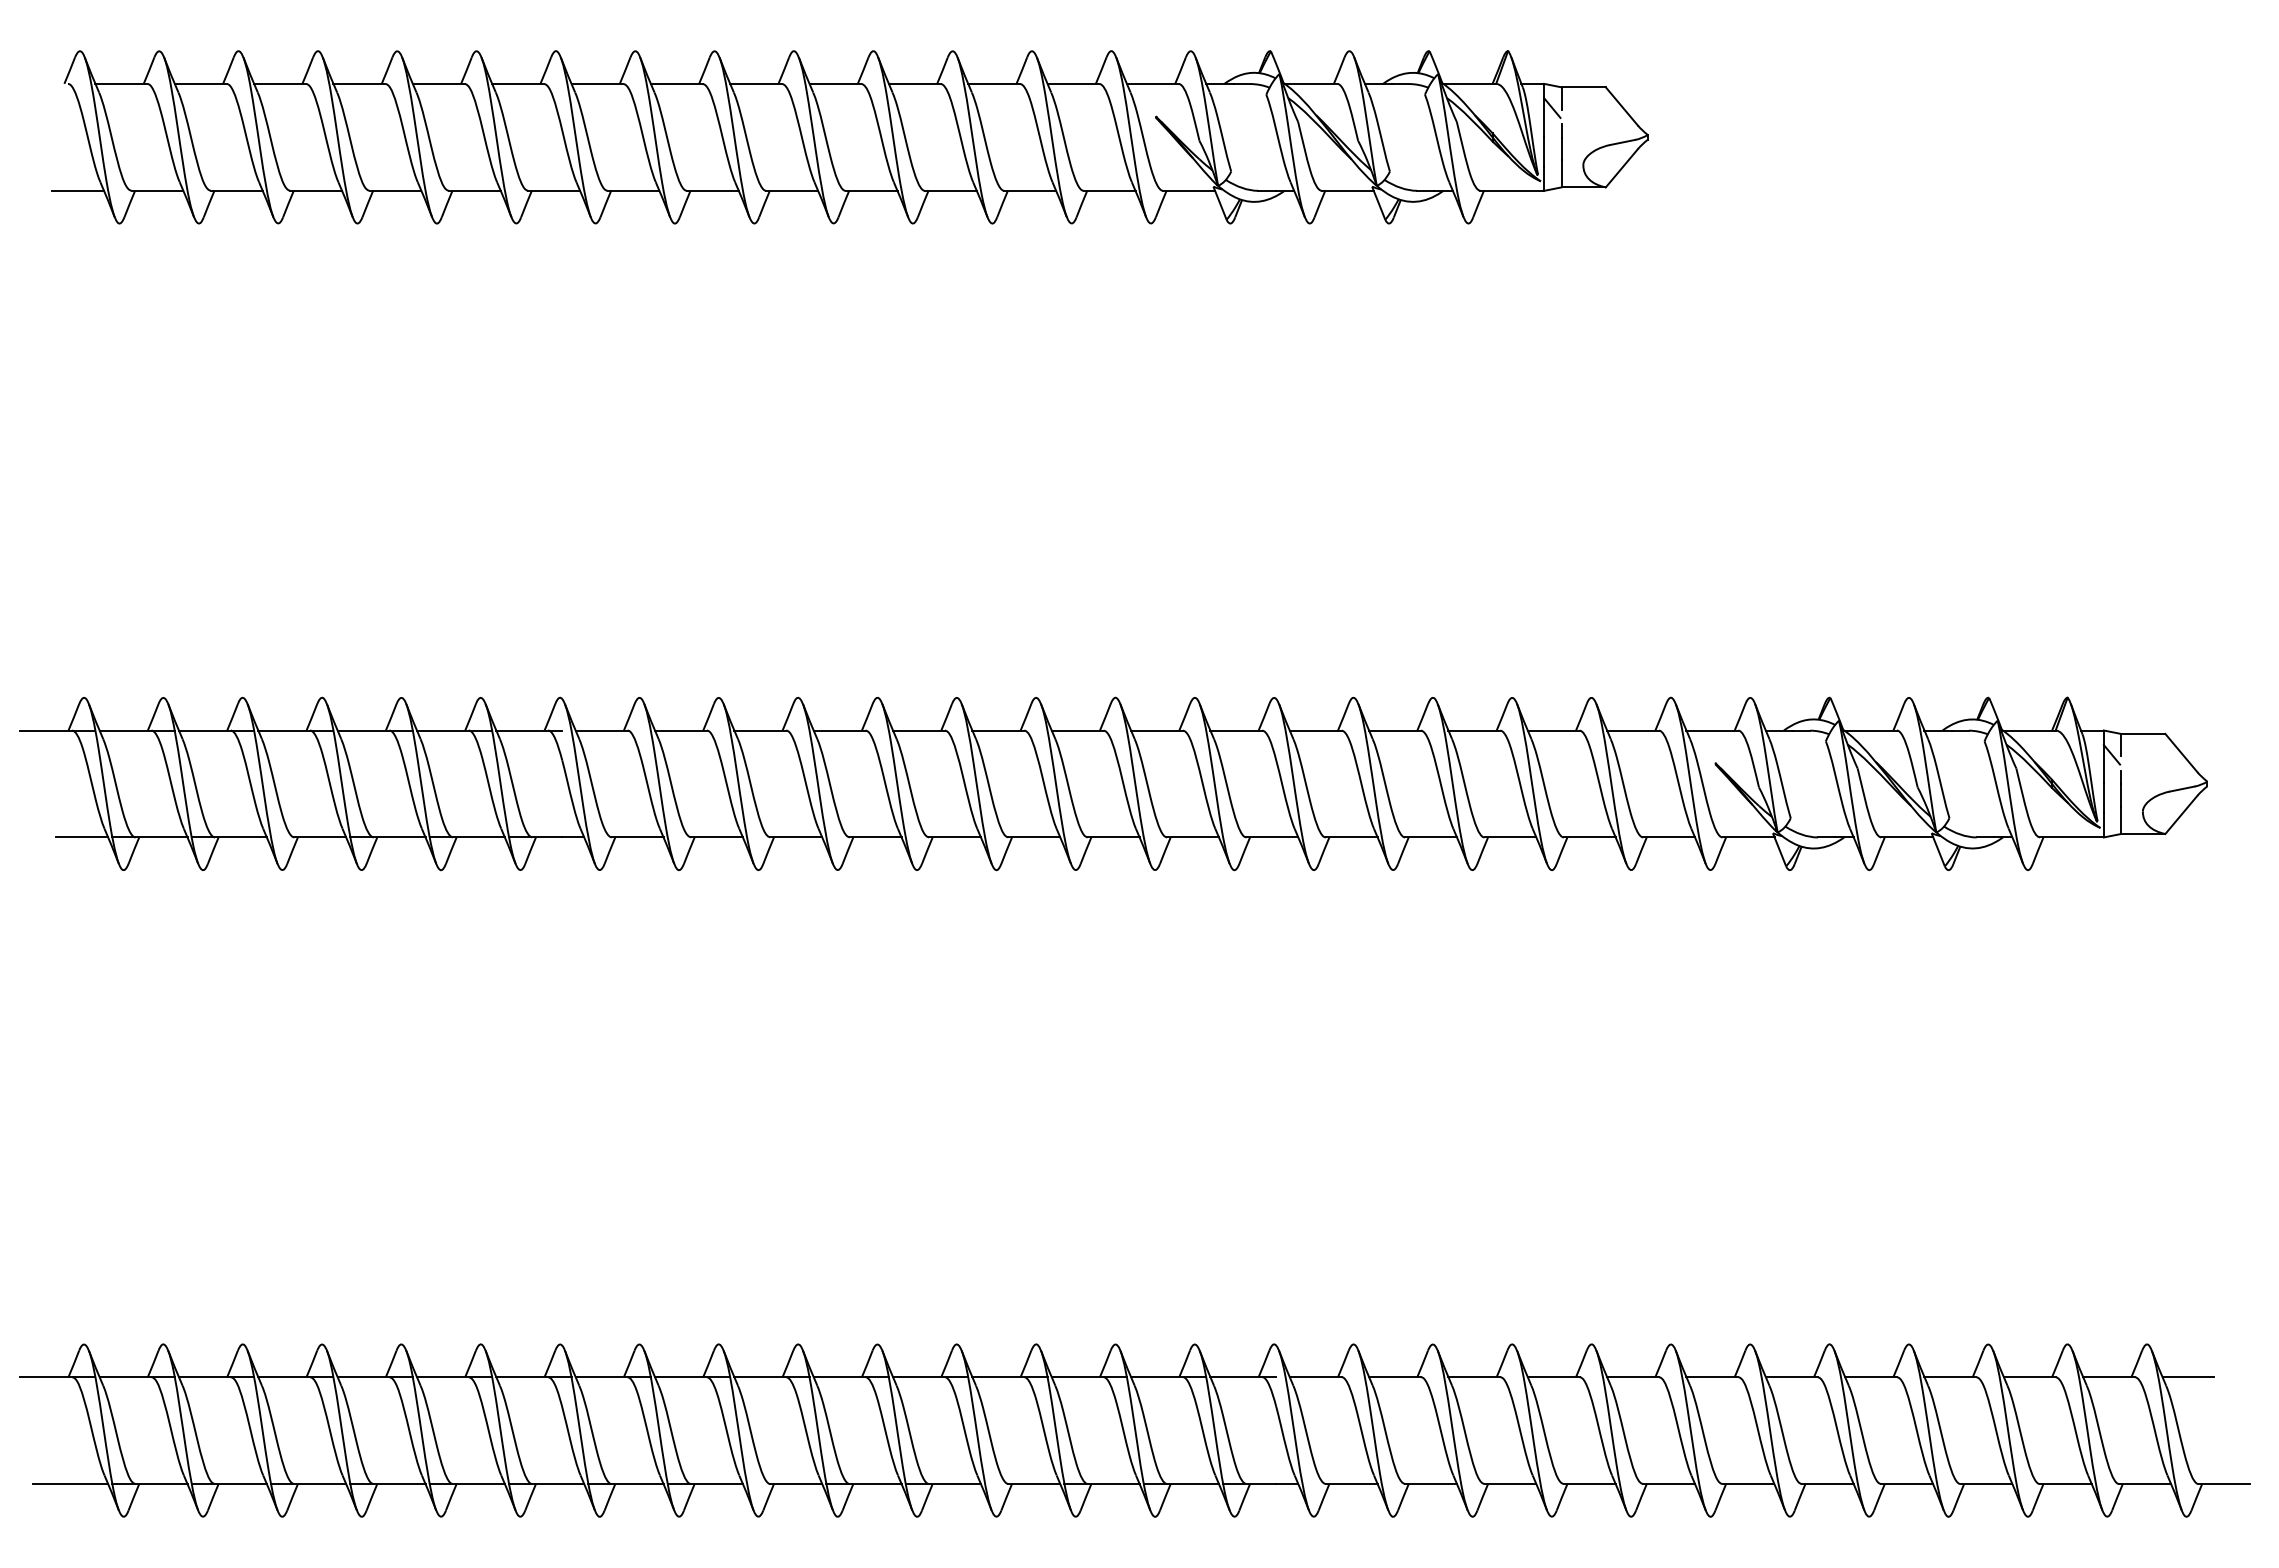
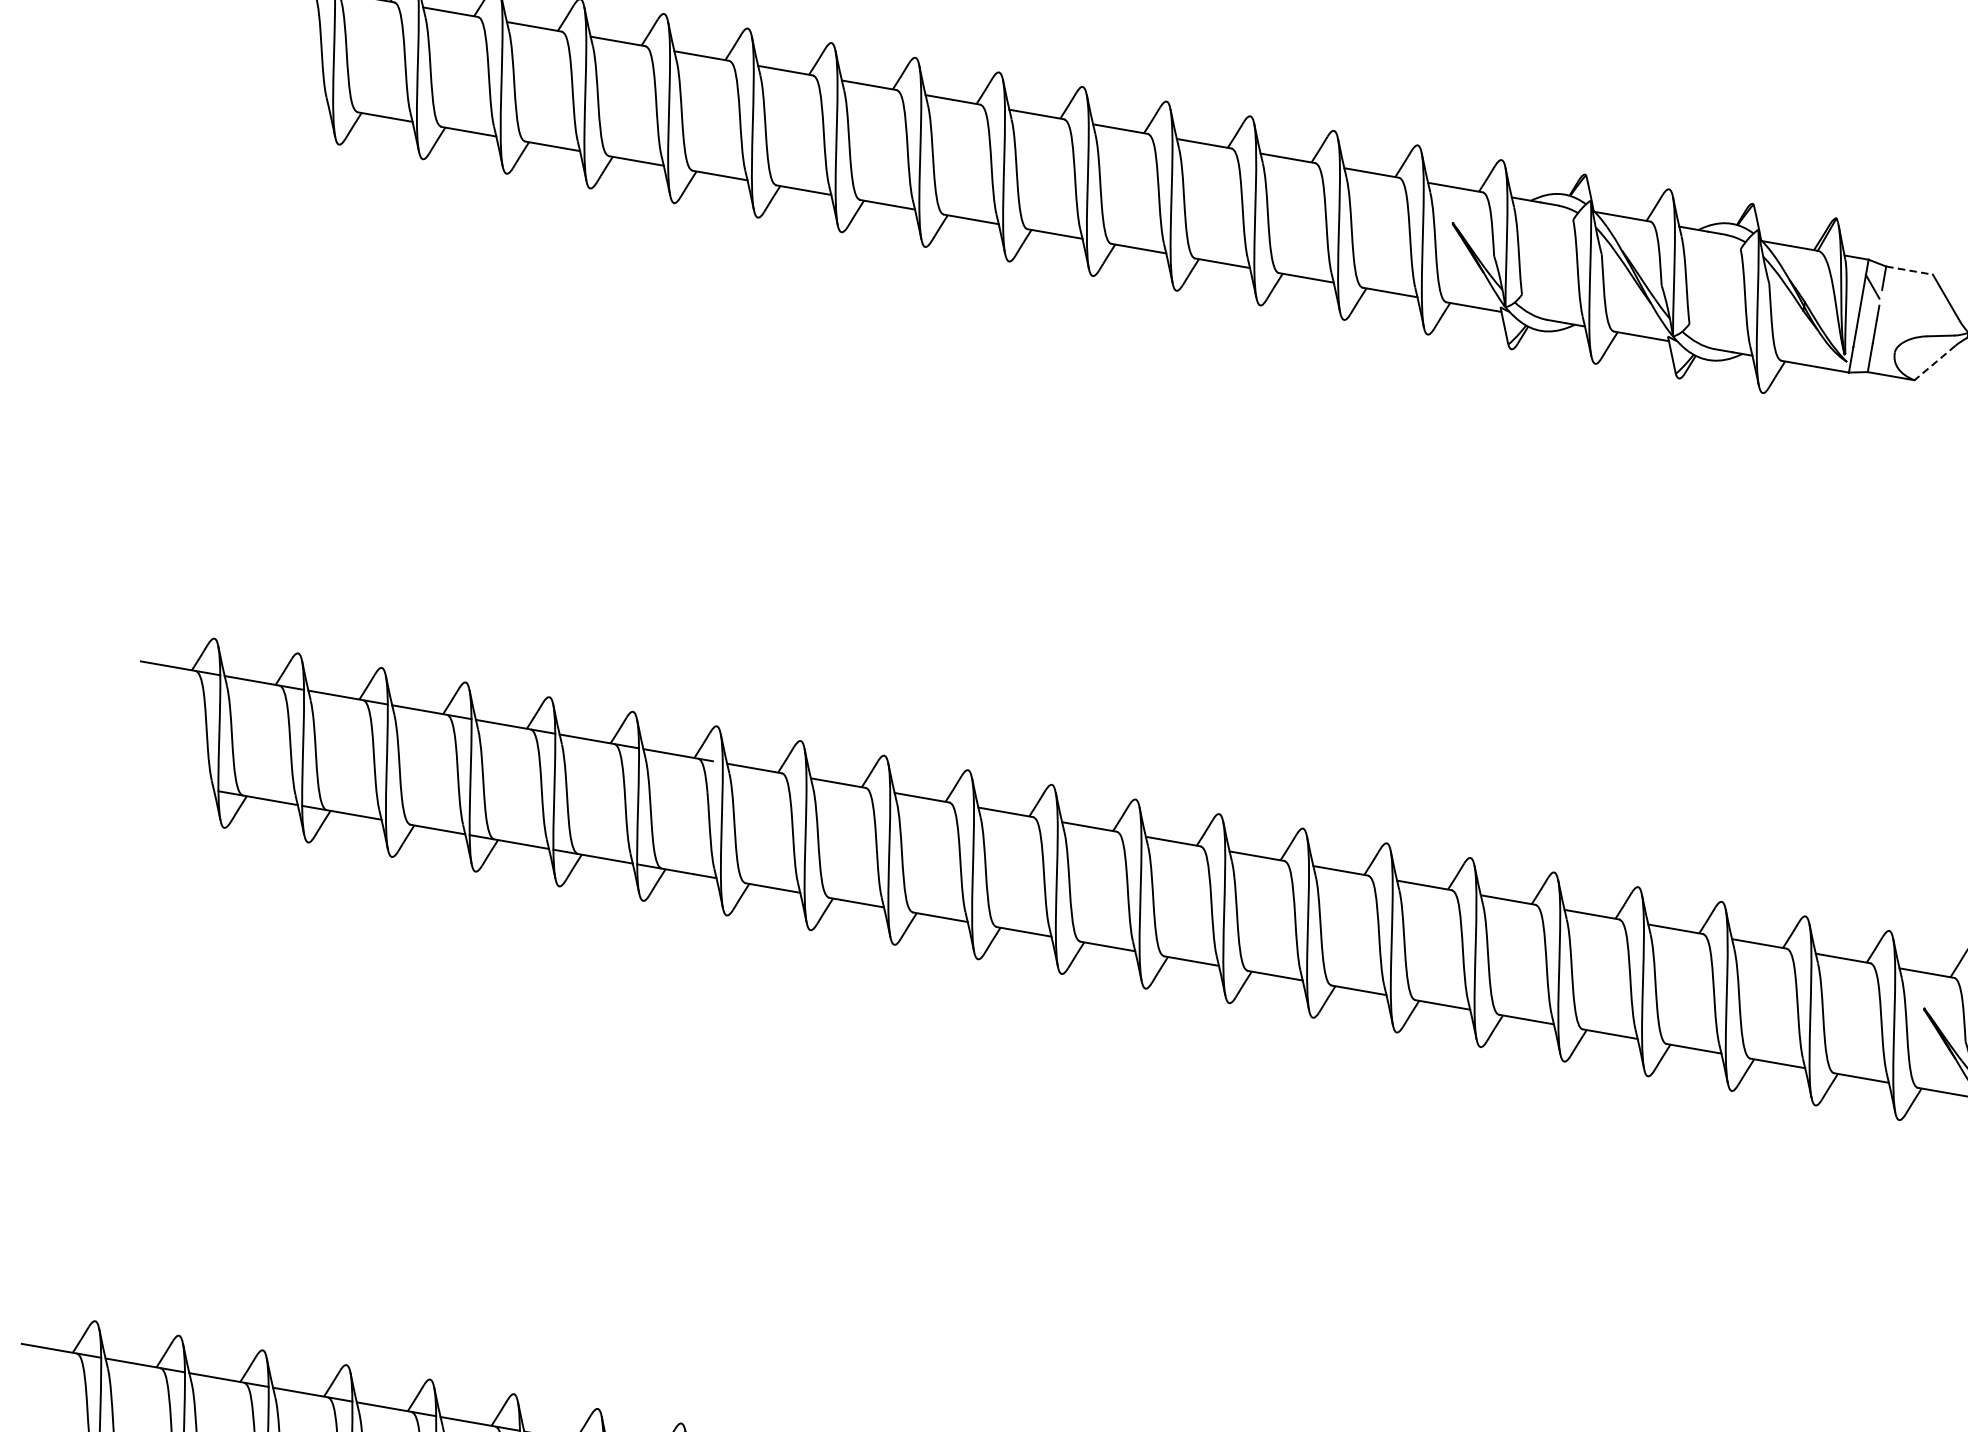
line: (1584, 87) -> (1910, 270), solid -> dashed
line: (1621, 168) -> (1934, 363), solid -> dashed
line: (78, 190) -> (301, 102), removed
line: (82, 837) -> (186, 785), removed

